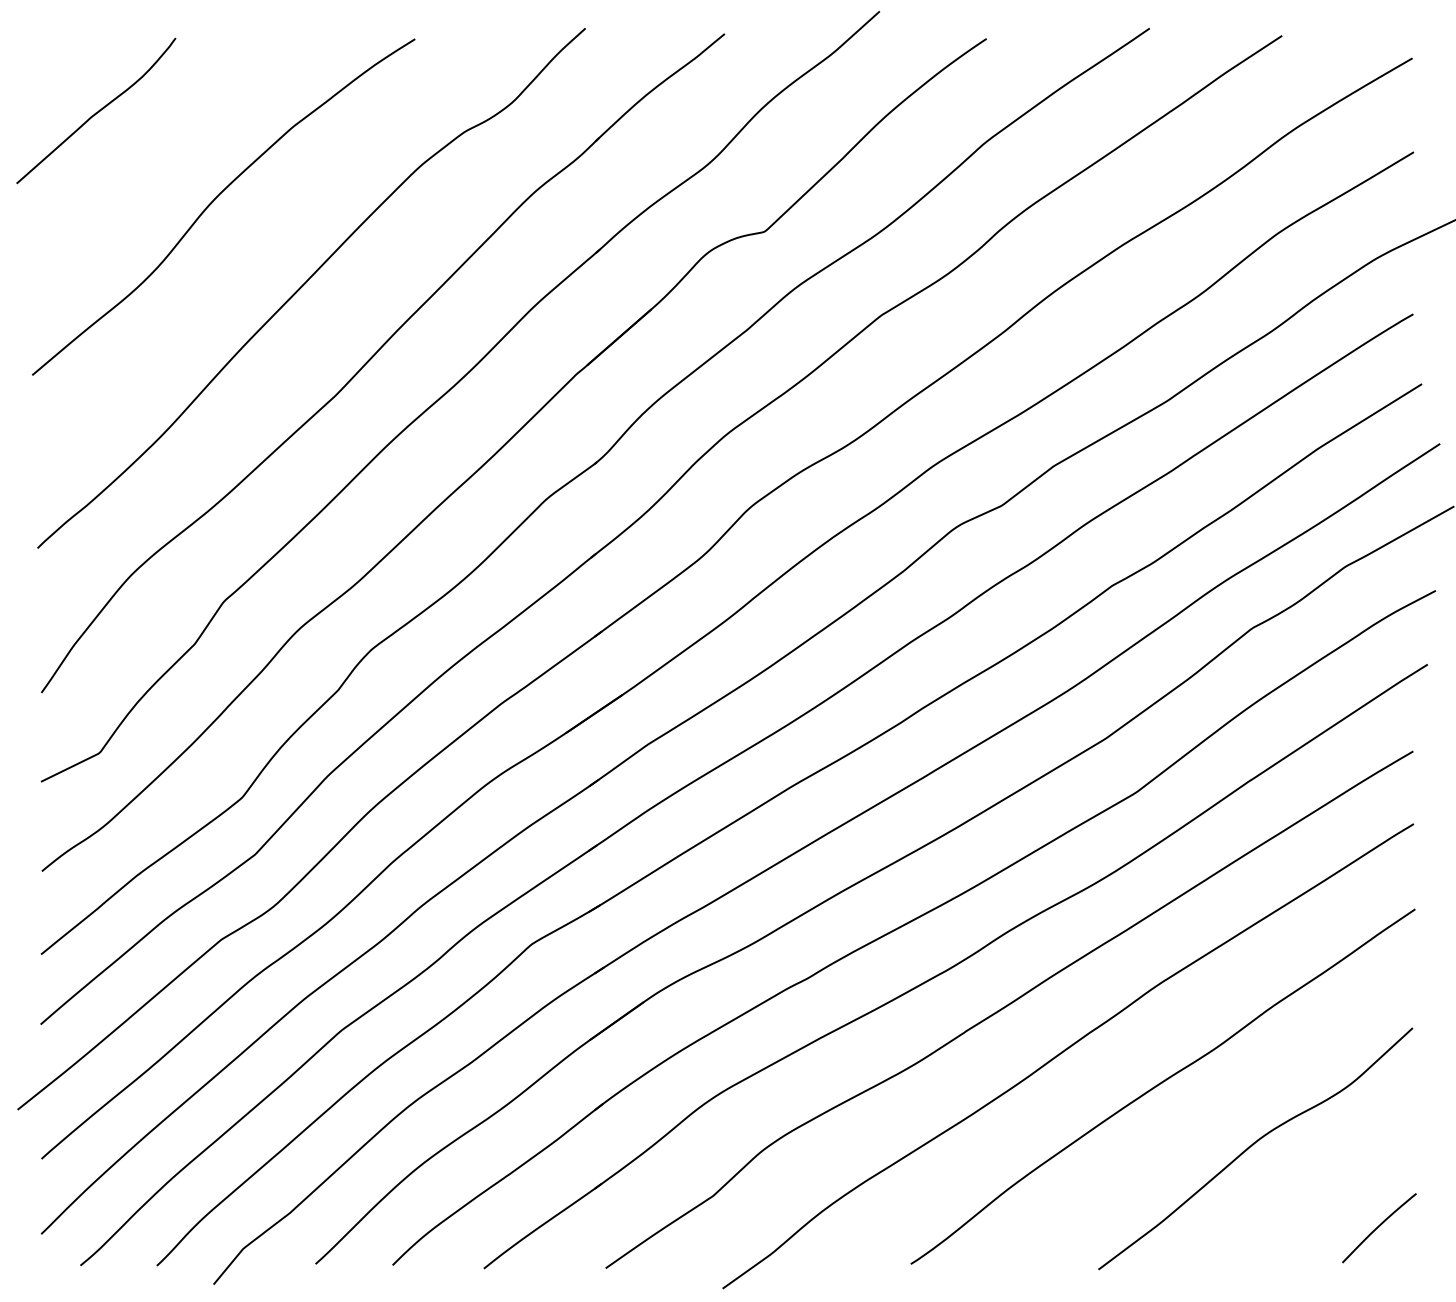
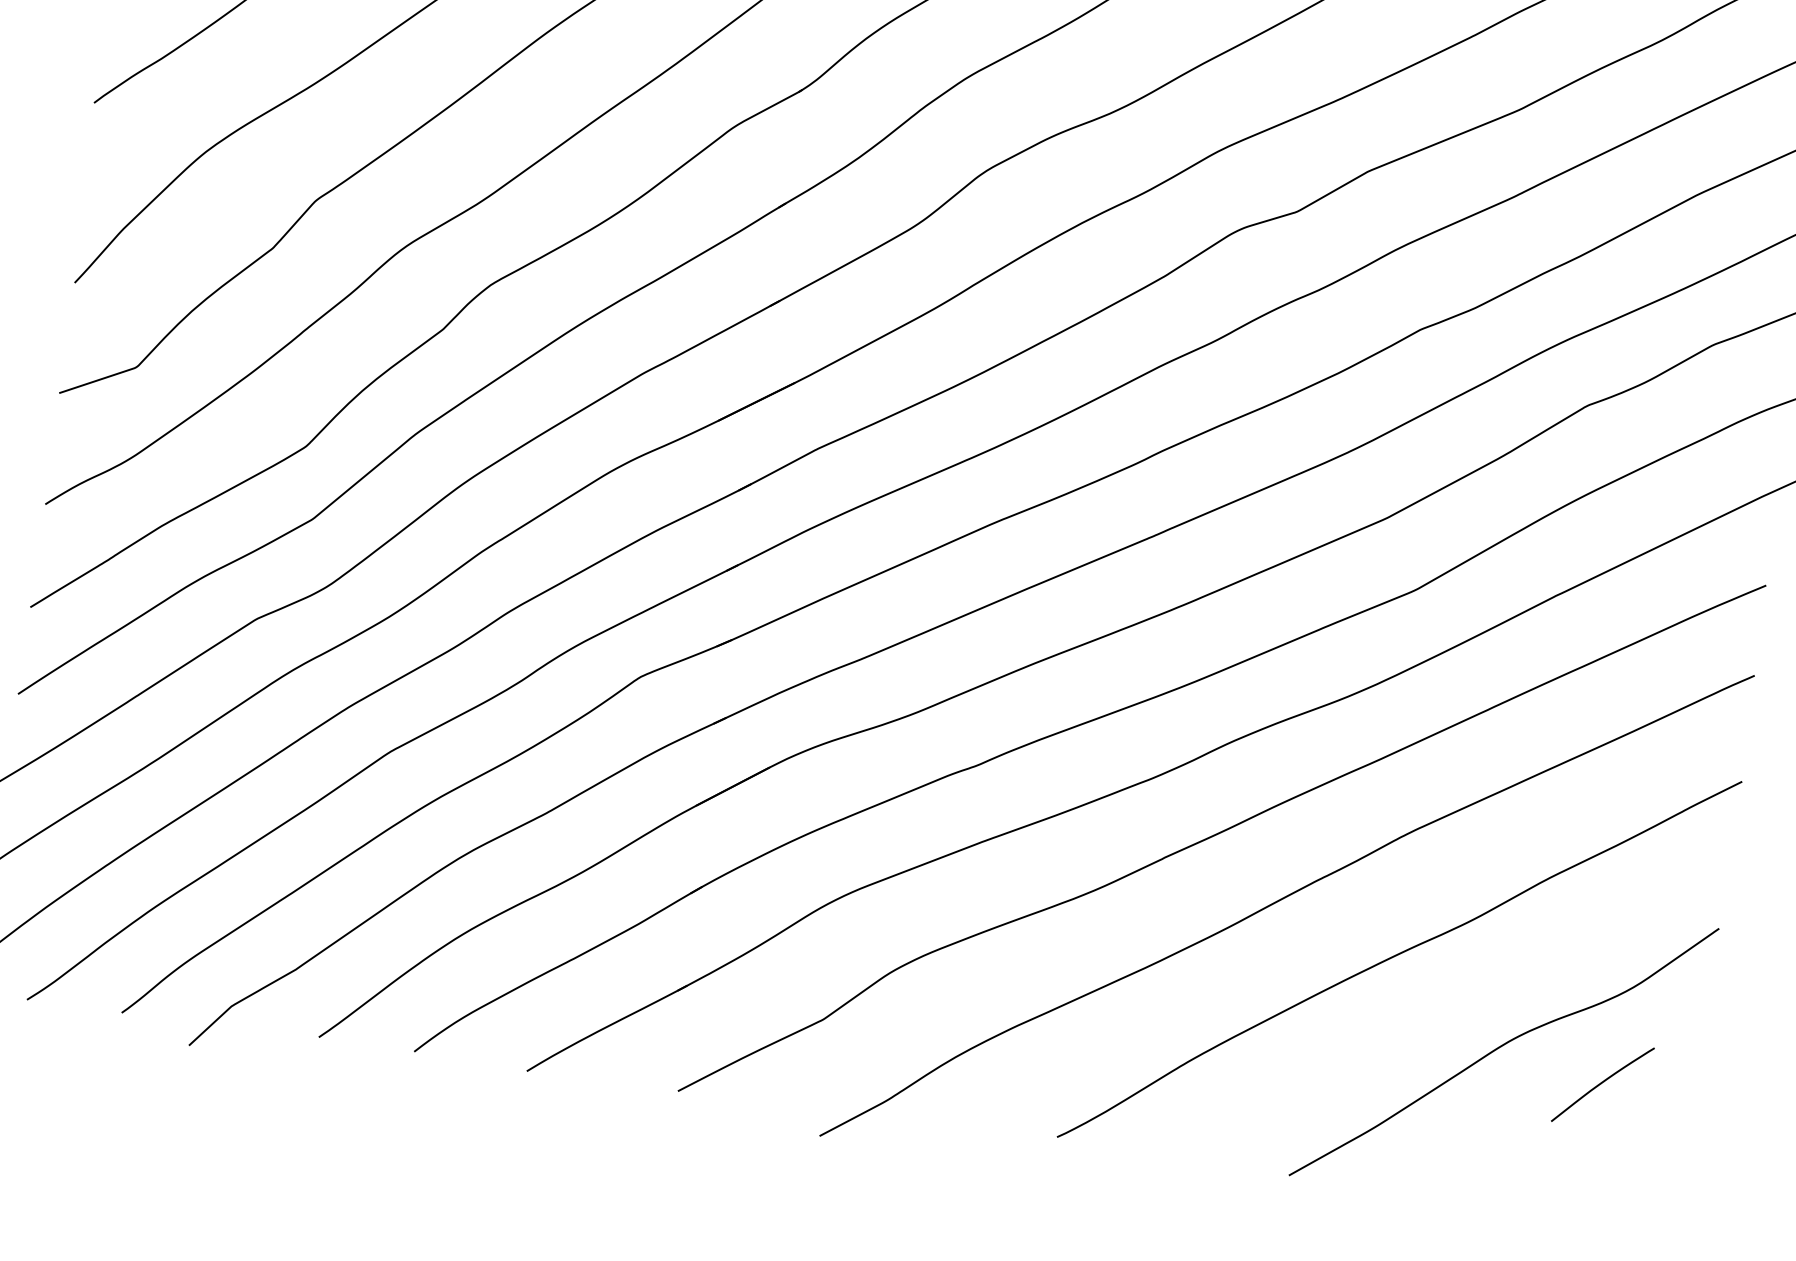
curve: (1379, 1227) -> (1603, 1083), moved

